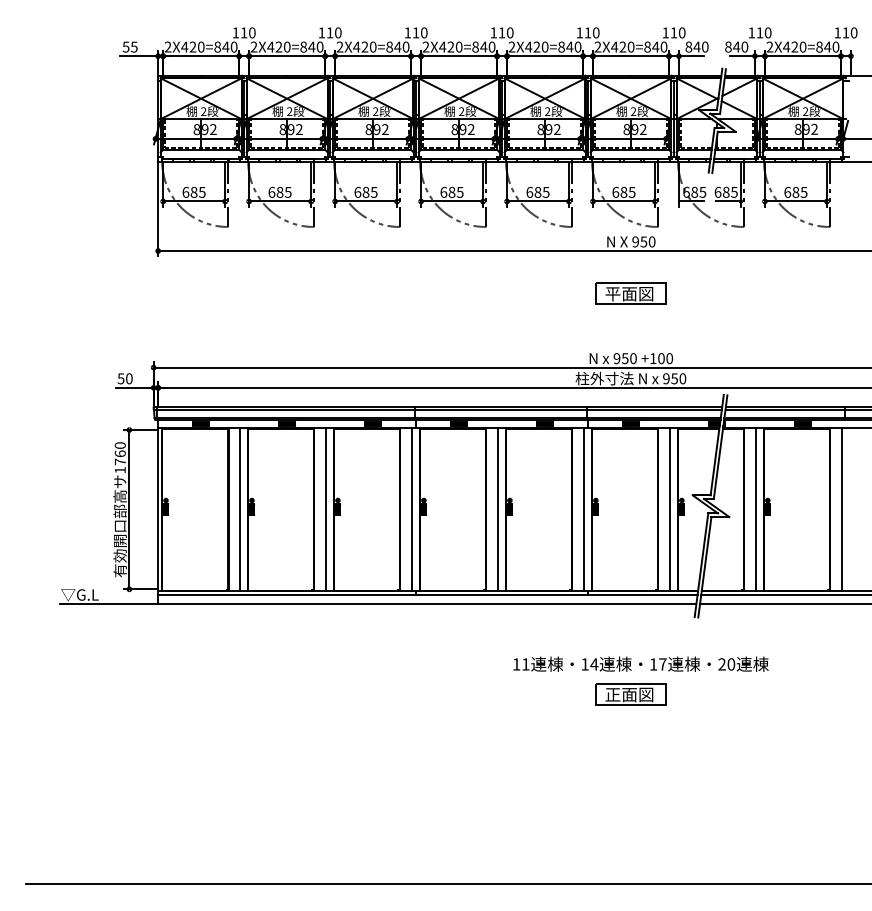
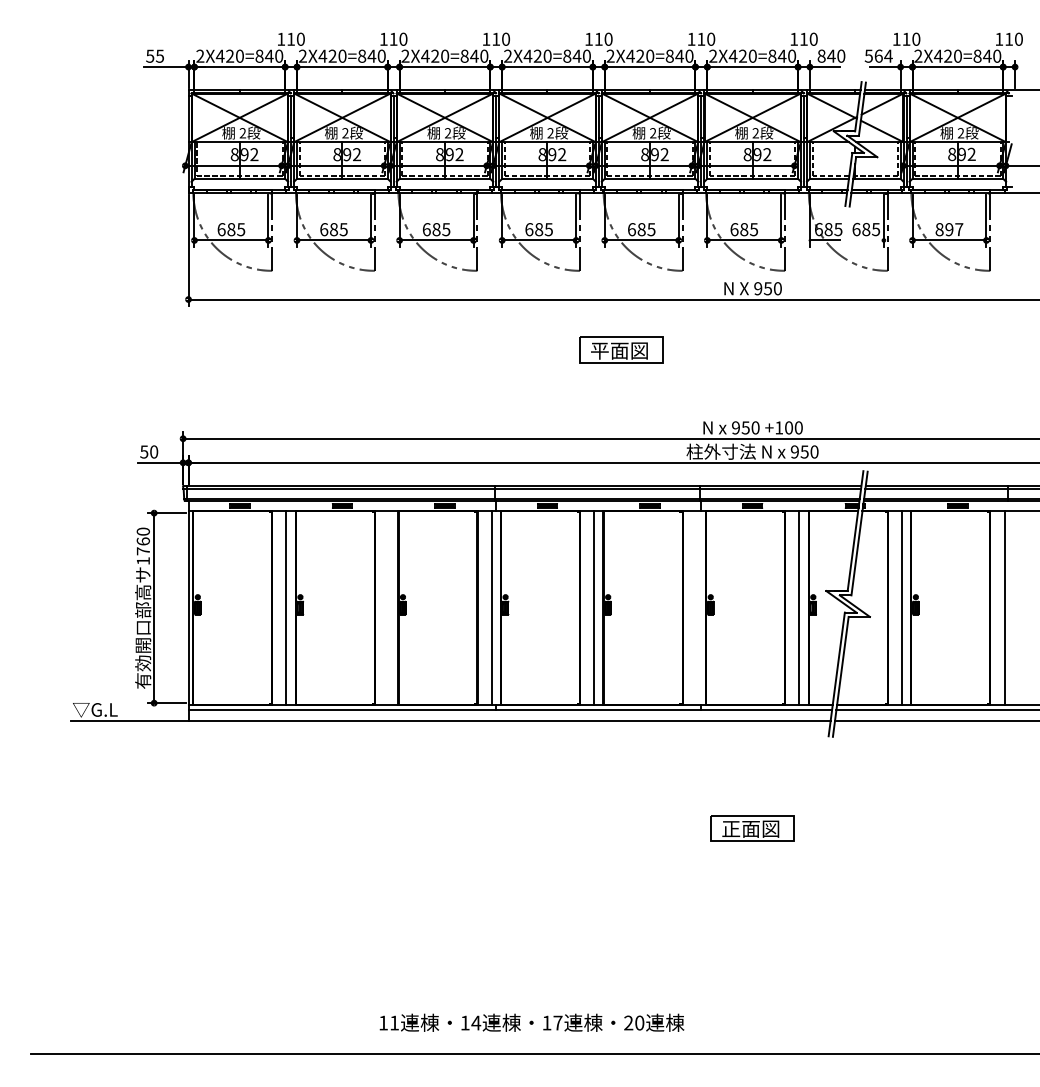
text: (736, 46) -> (878, 55), 840 -> 564
text: (795, 192) -> (948, 229), 685 -> 897
line: (727, 201) -> (867, 240), removed
part: (630, 293) -> (620, 350), moved
line: (326, 509) -> (389, 607), removed
line: (584, 509) -> (697, 607), removed
text: (640, 663) -> (531, 1021), moved

